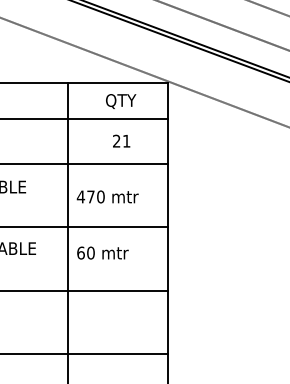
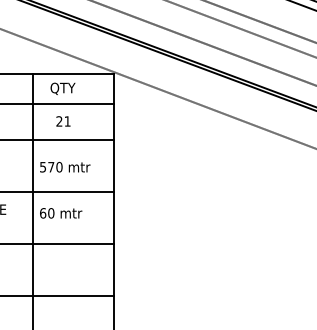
text: (120, 101) -> (62, 88), moved
text: (121, 141) -> (63, 121), moved
text: (80, 197) -> (42, 167), 470 -> 570

